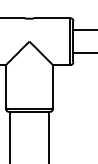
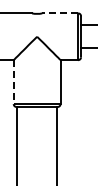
line: (52, 18) -> (60, 13), solid -> dashed
line: (5, 87) -> (13, 82), solid -> dashed

